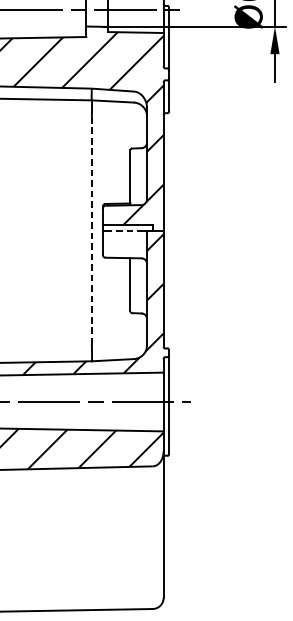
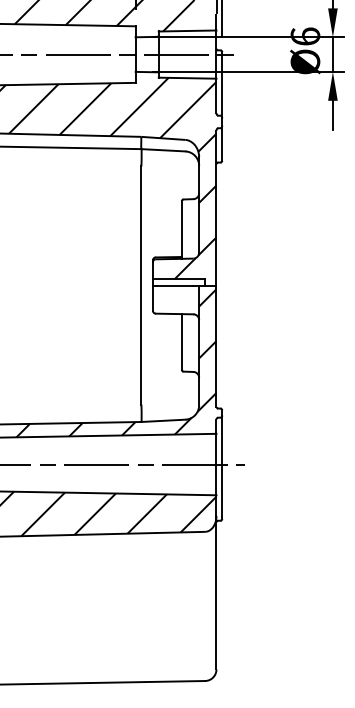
line: (123, 230) -> (174, 285), dashed -> solid
line: (91, 231) -> (141, 286), dashed -> solid

